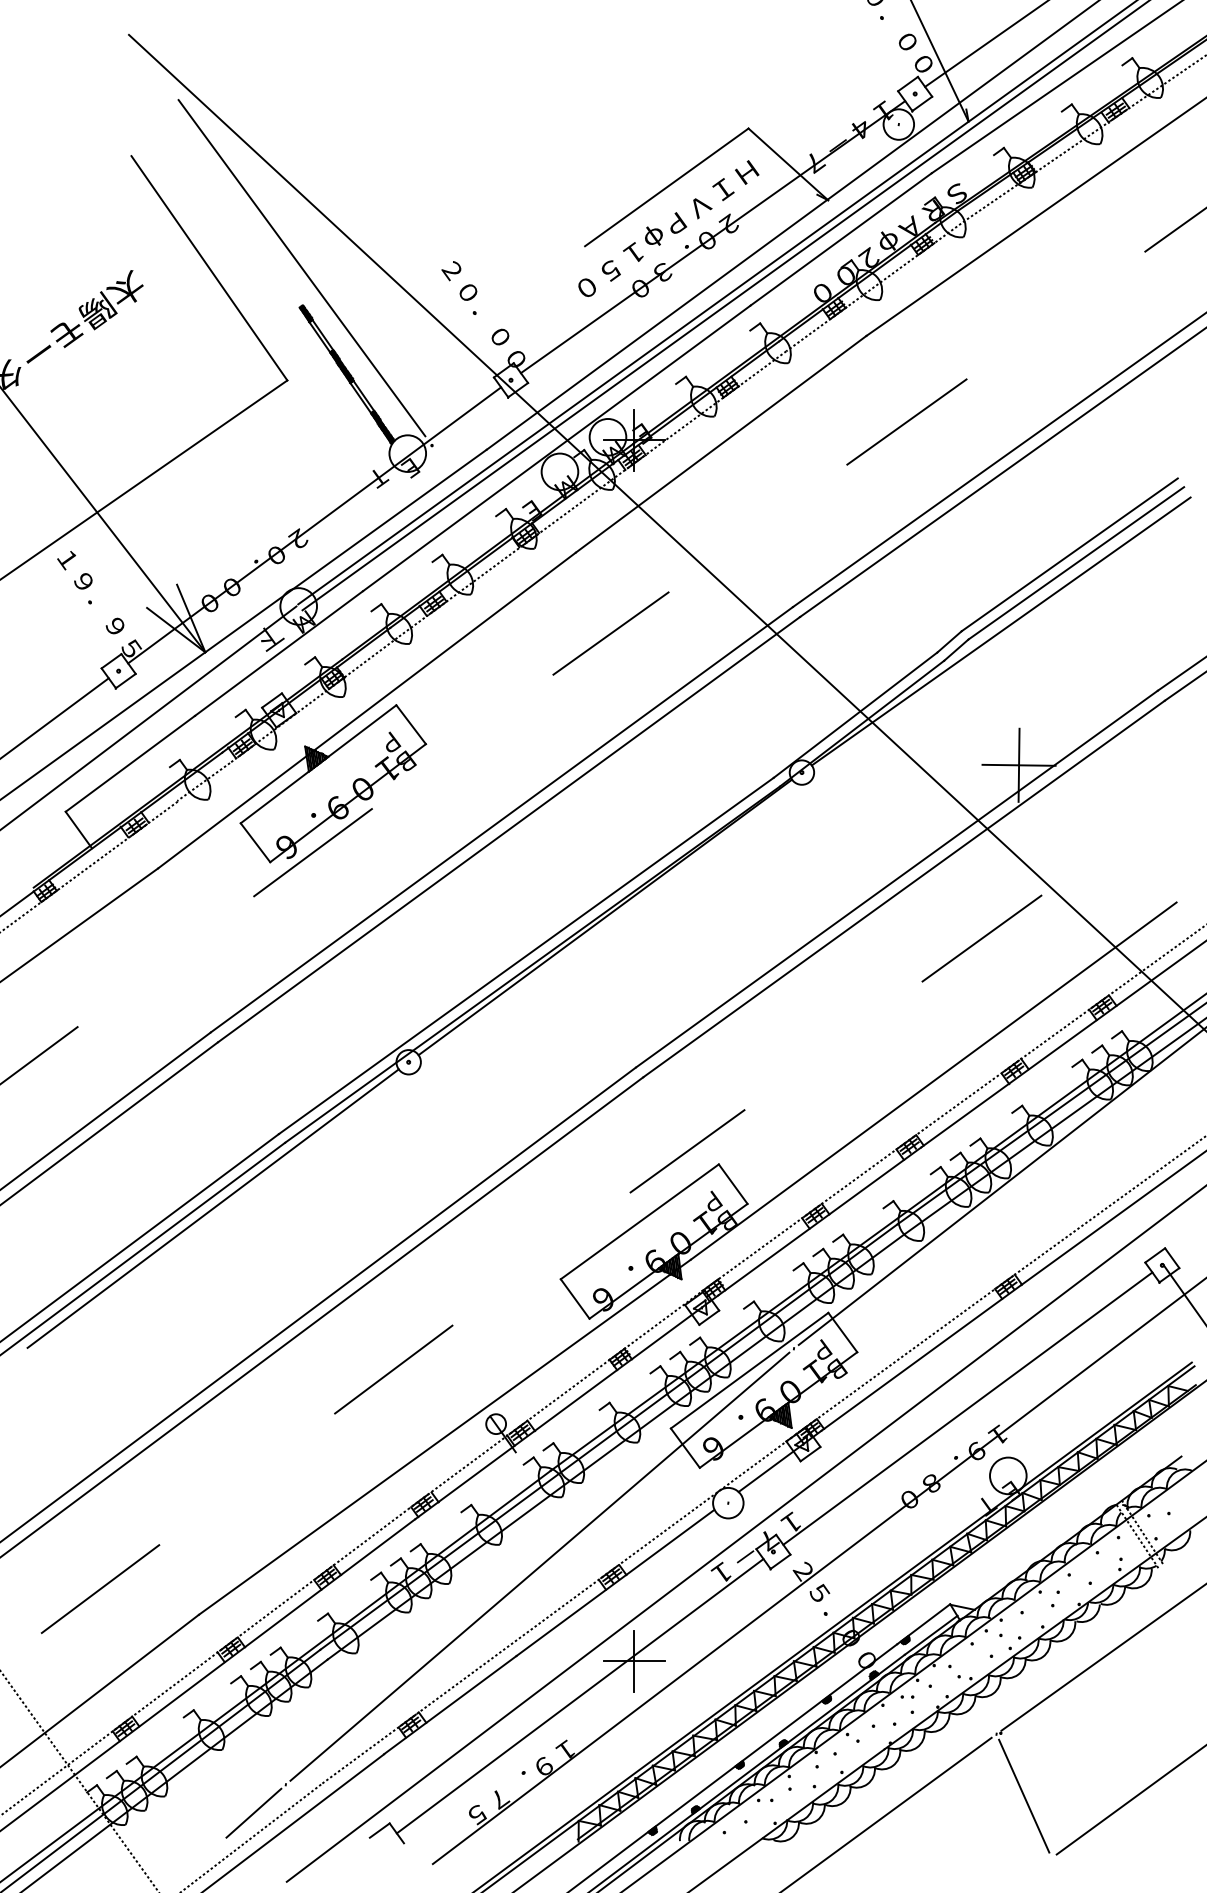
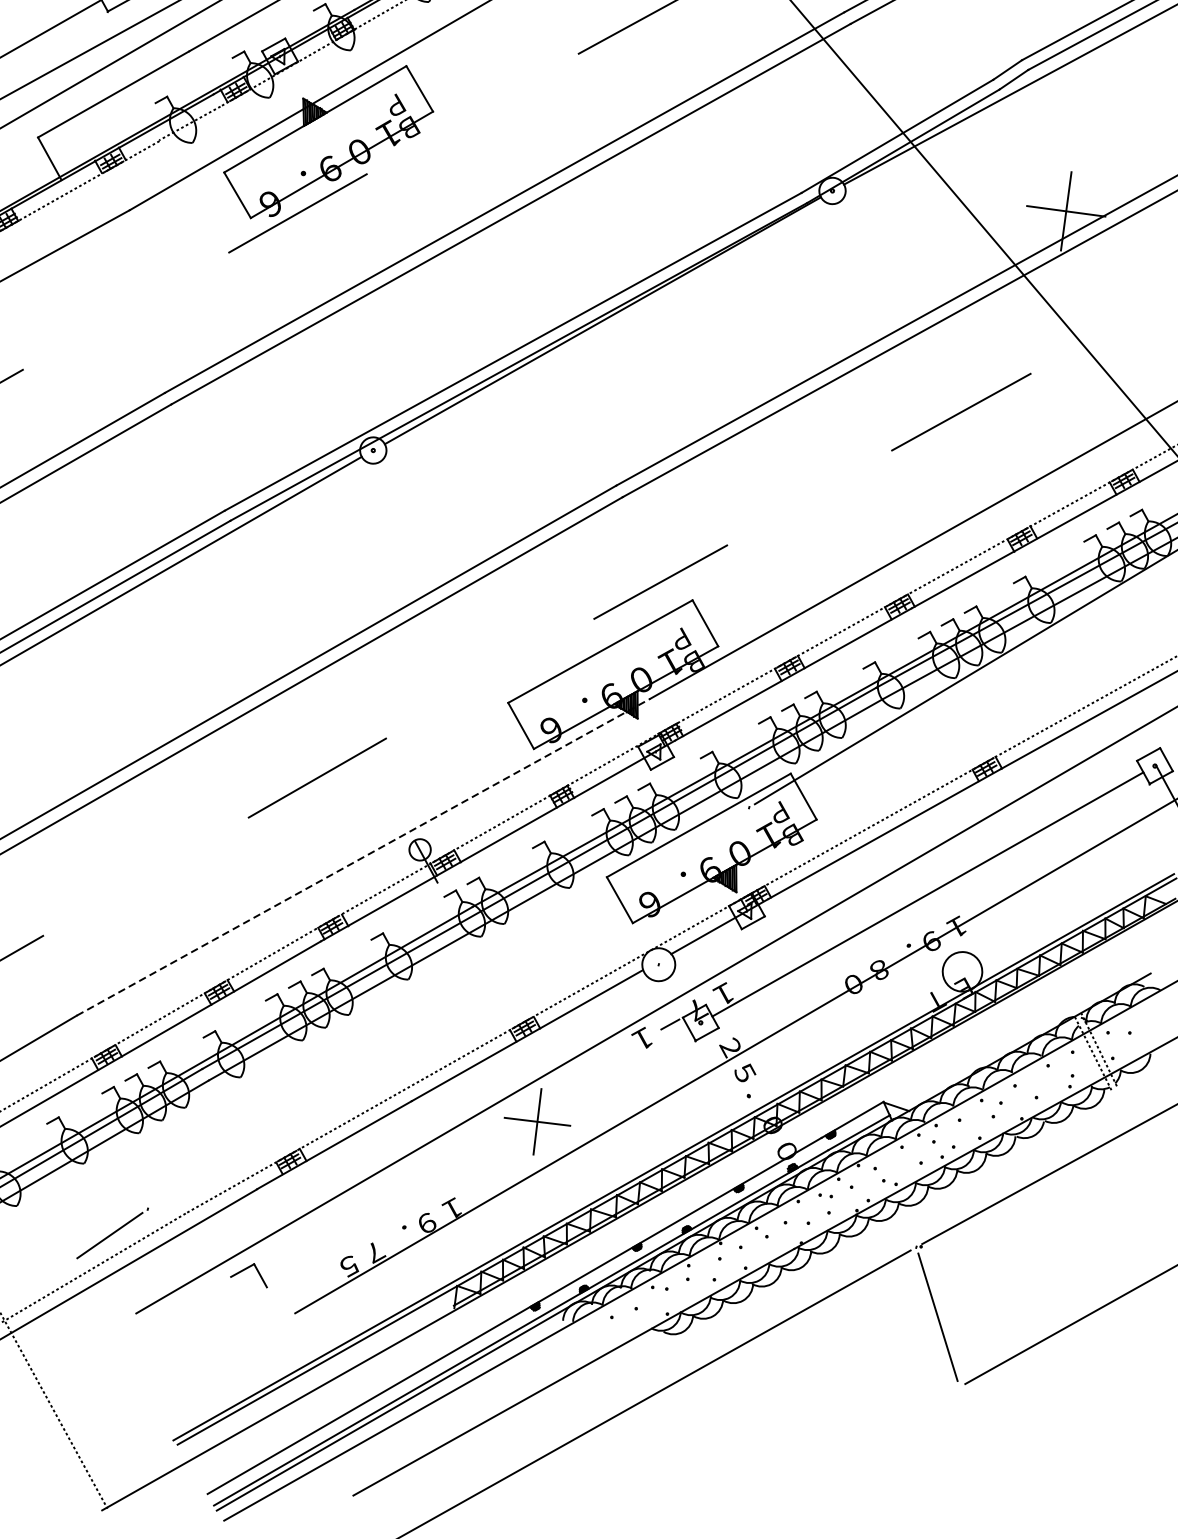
line: (981, 938) -> (960, 412), moved
line: (445, 1436) -> (364, 856), solid -> dashed
line: (539, 1566) -> (448, 1008), removed
line: (579, 1696) -> (474, 1152), removed

